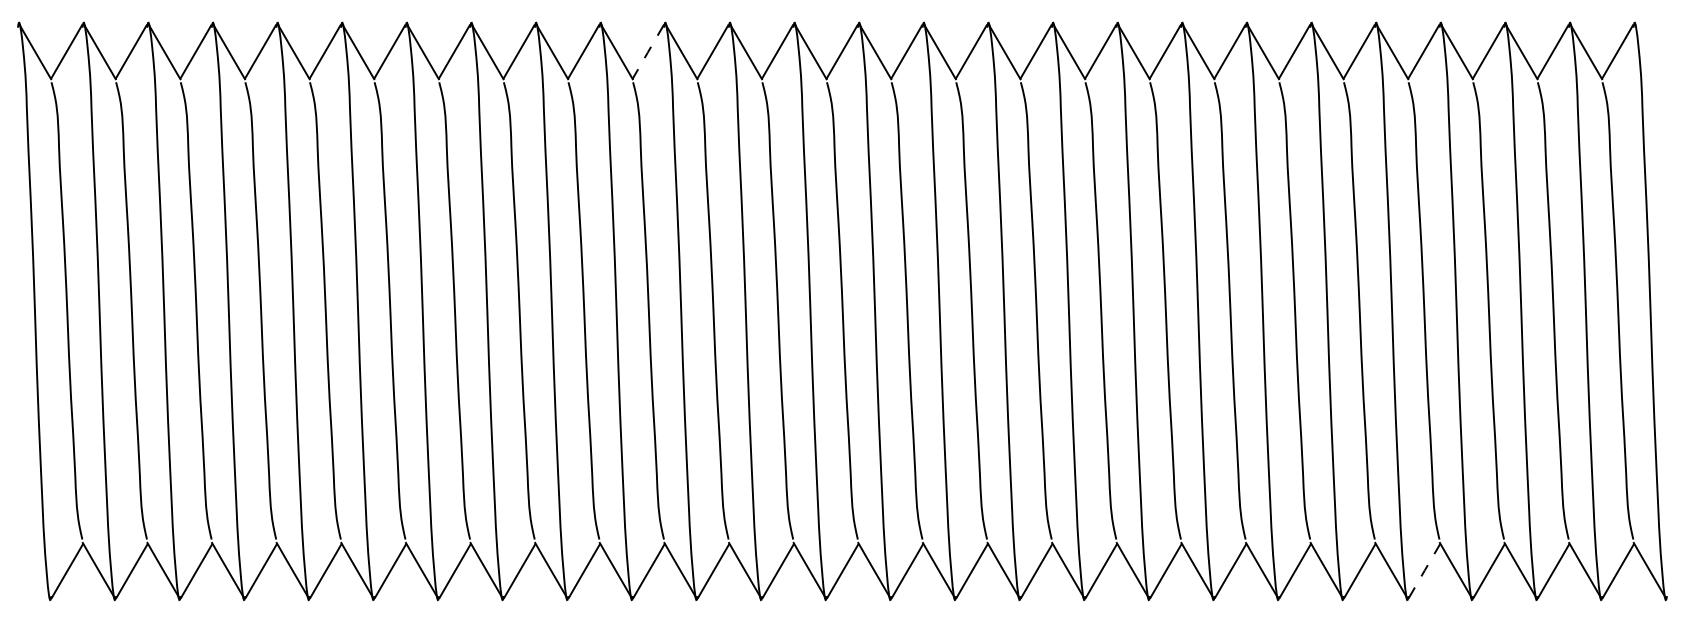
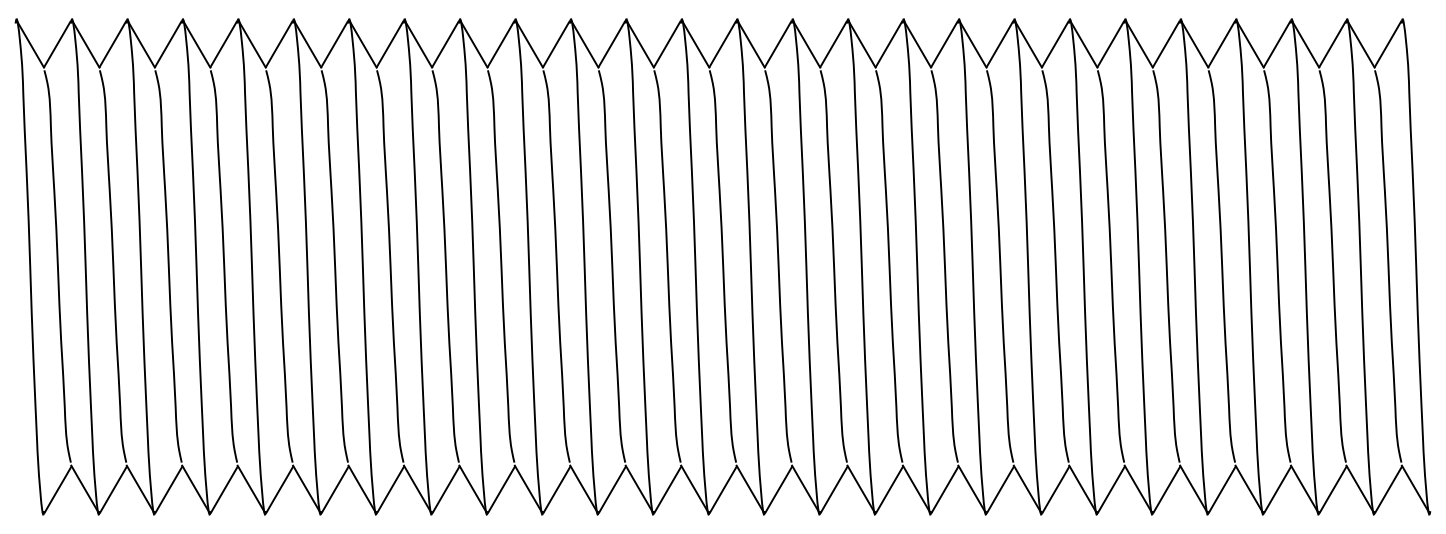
line: (647, 52) -> (555, 44), dashed -> solid
line: (1424, 570) -> (1222, 489), dashed -> solid

